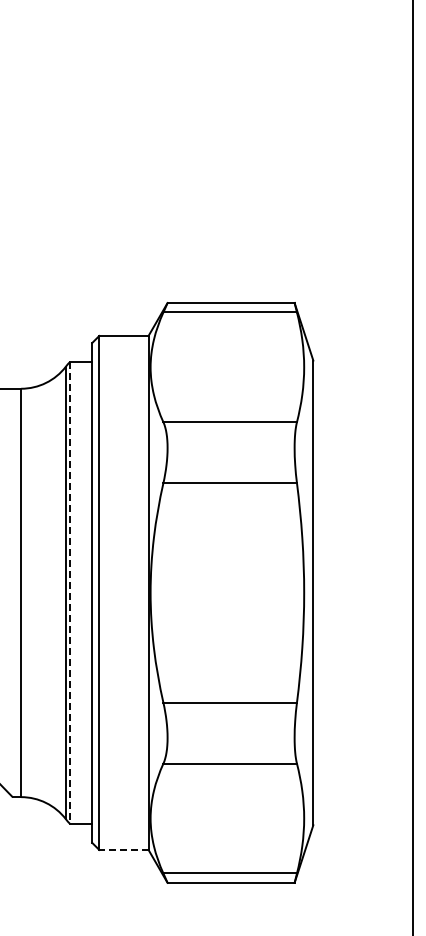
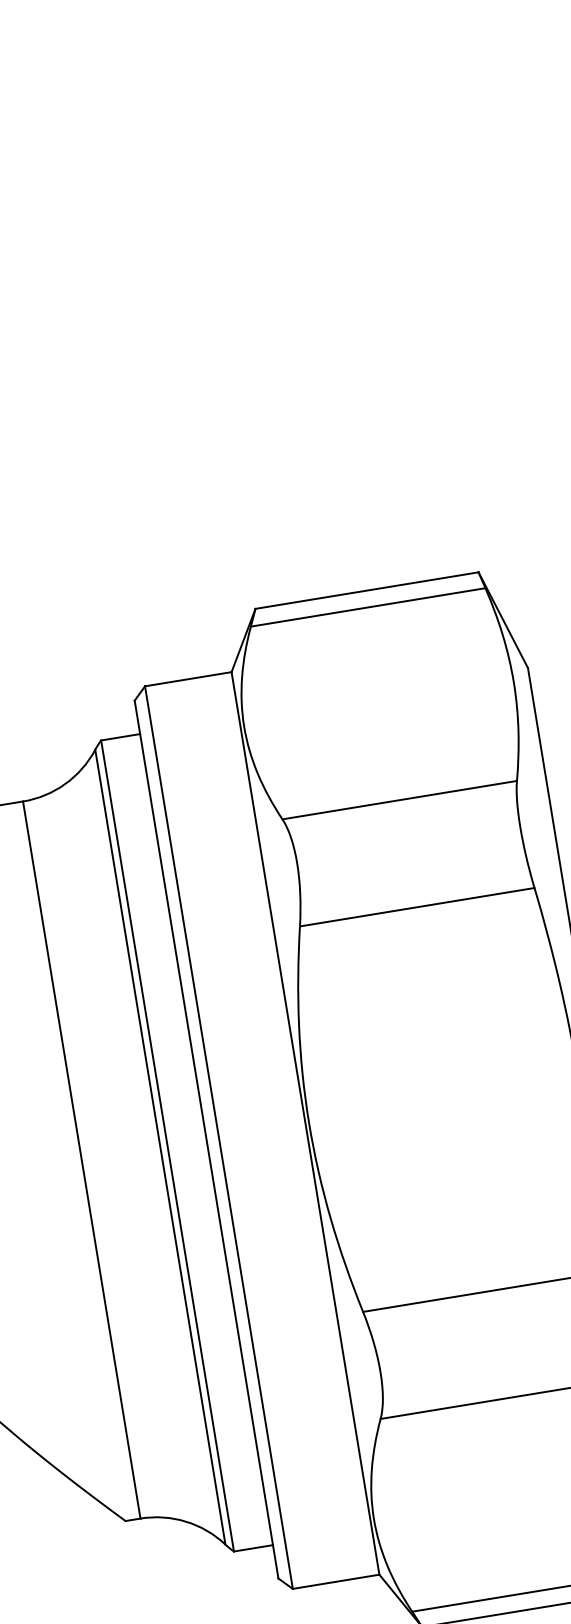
line: (70, 592) -> (168, 1145), dashed -> solid
line: (123, 849) -> (335, 1581), dashed -> solid

